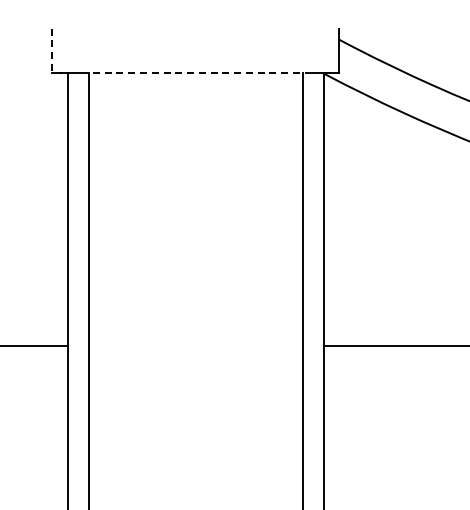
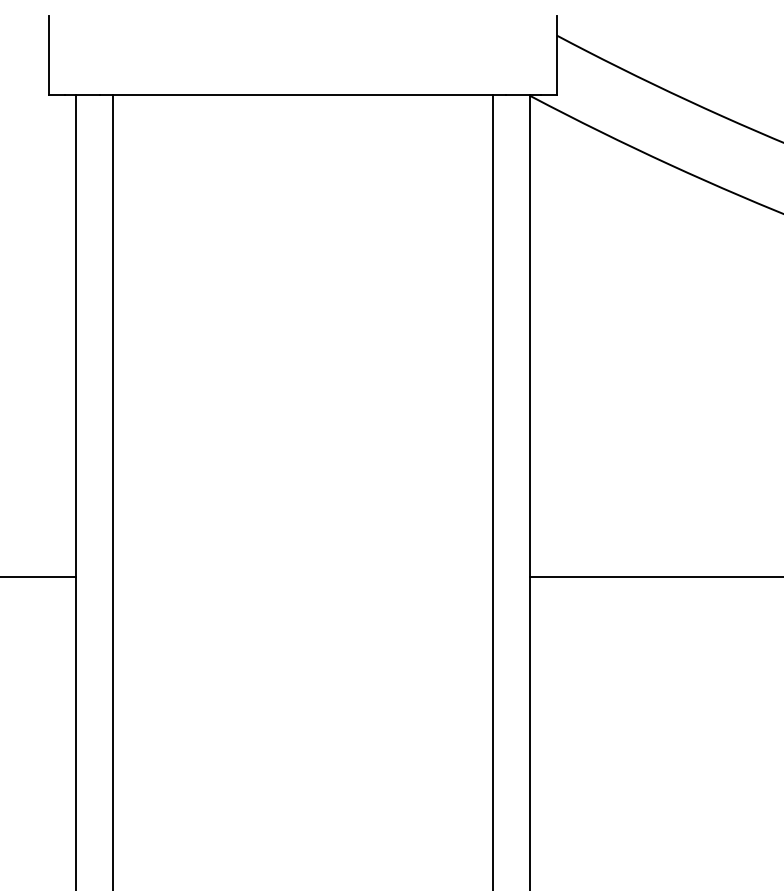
line: (52, 51) -> (48, 56), dashed -> solid
line: (195, 73) -> (302, 95), dashed -> solid

